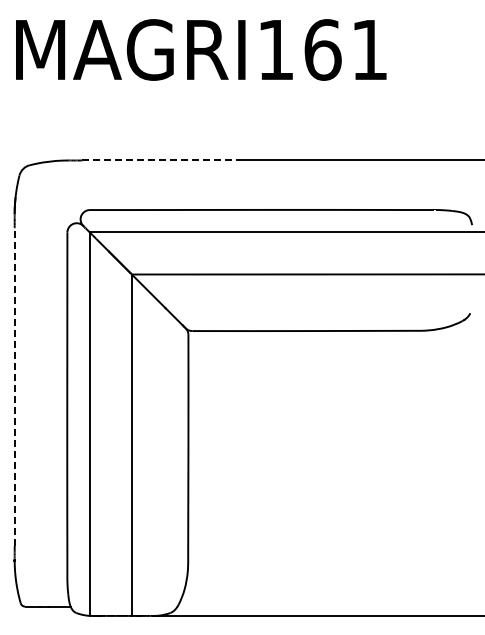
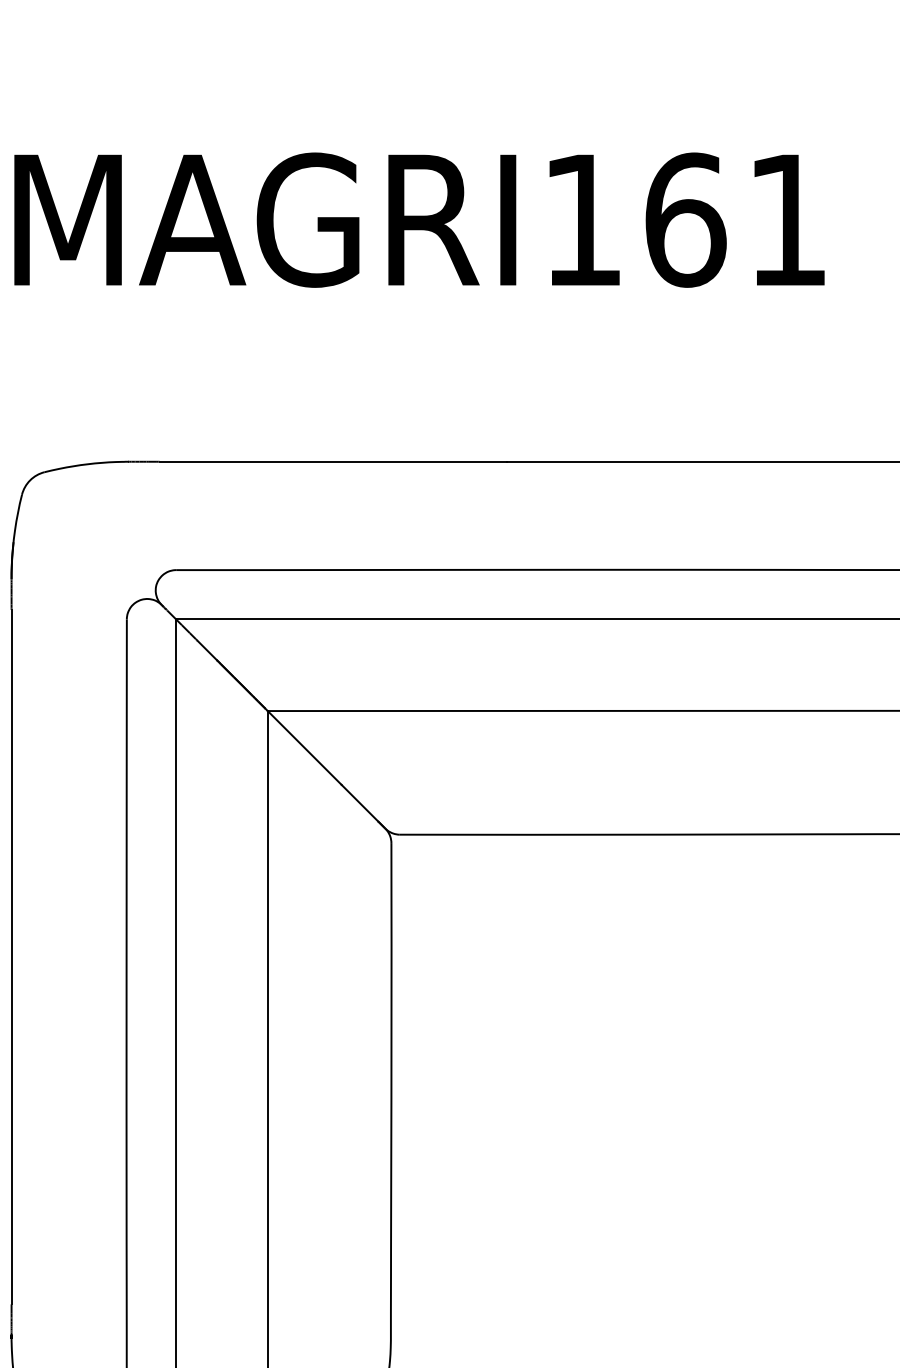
line: (161, 160) -> (332, 461), dashed -> solid
line: (14, 387) -> (11, 958), dashed -> solid

